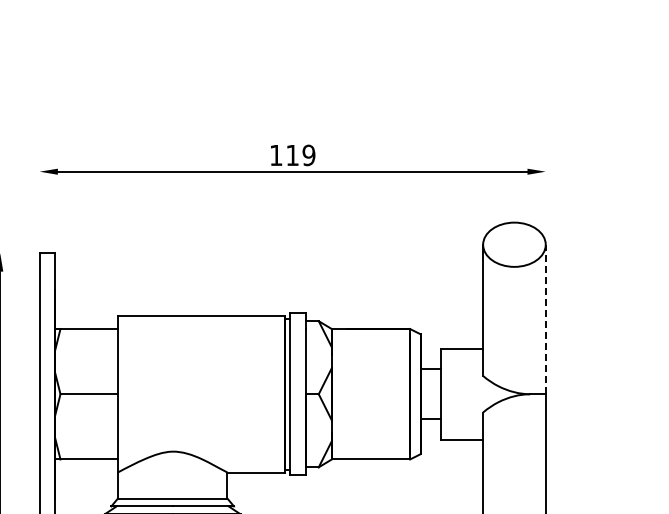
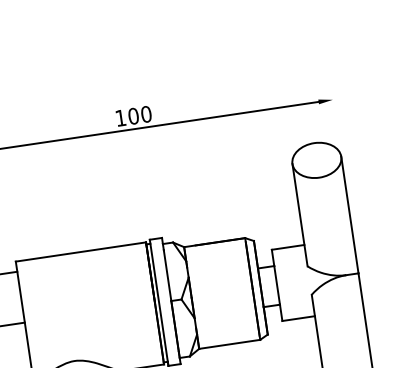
text: (300, 155) -> (139, 115), 119 -> 100
line: (545, 319) -> (349, 215), dashed -> solid

